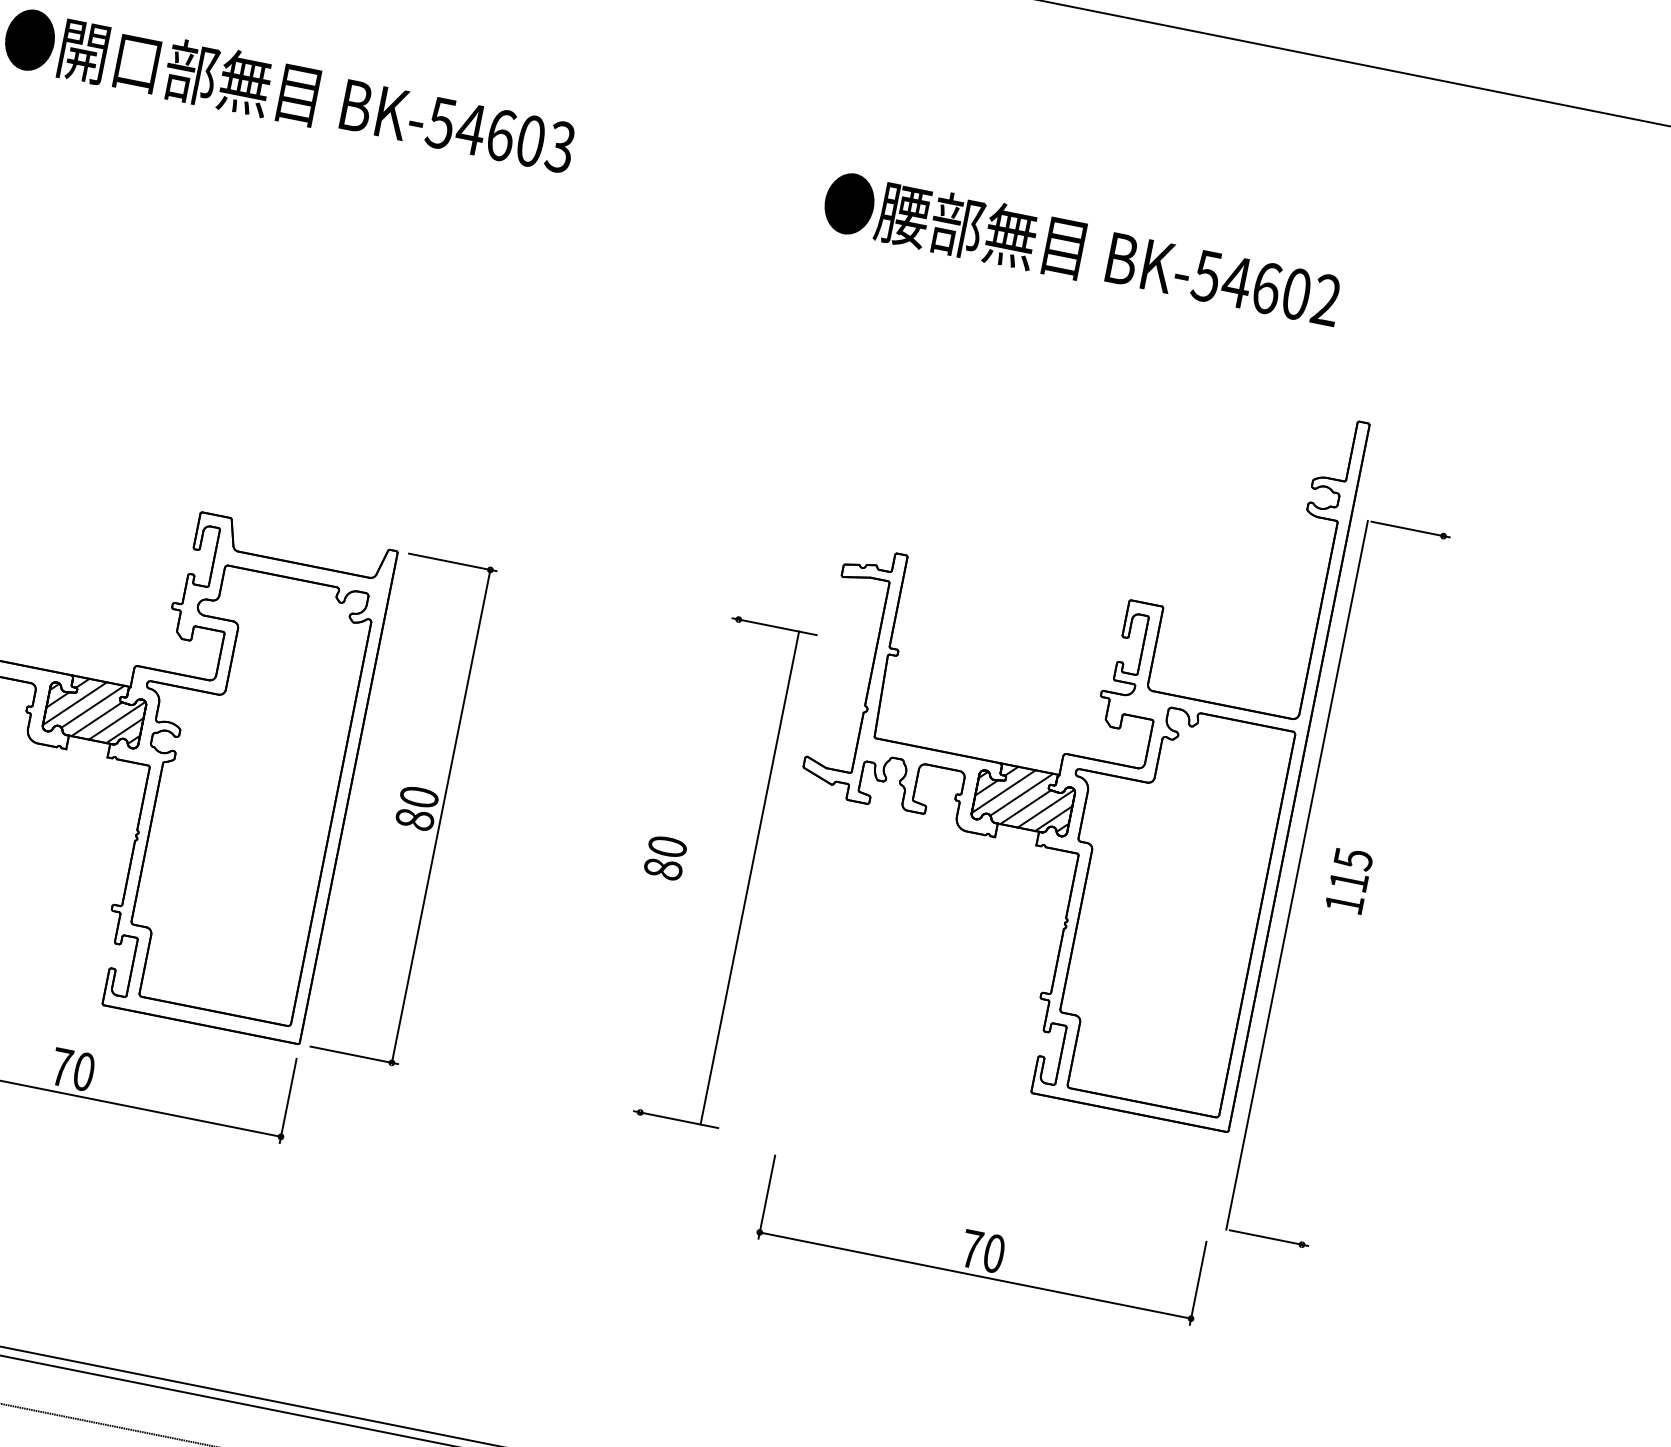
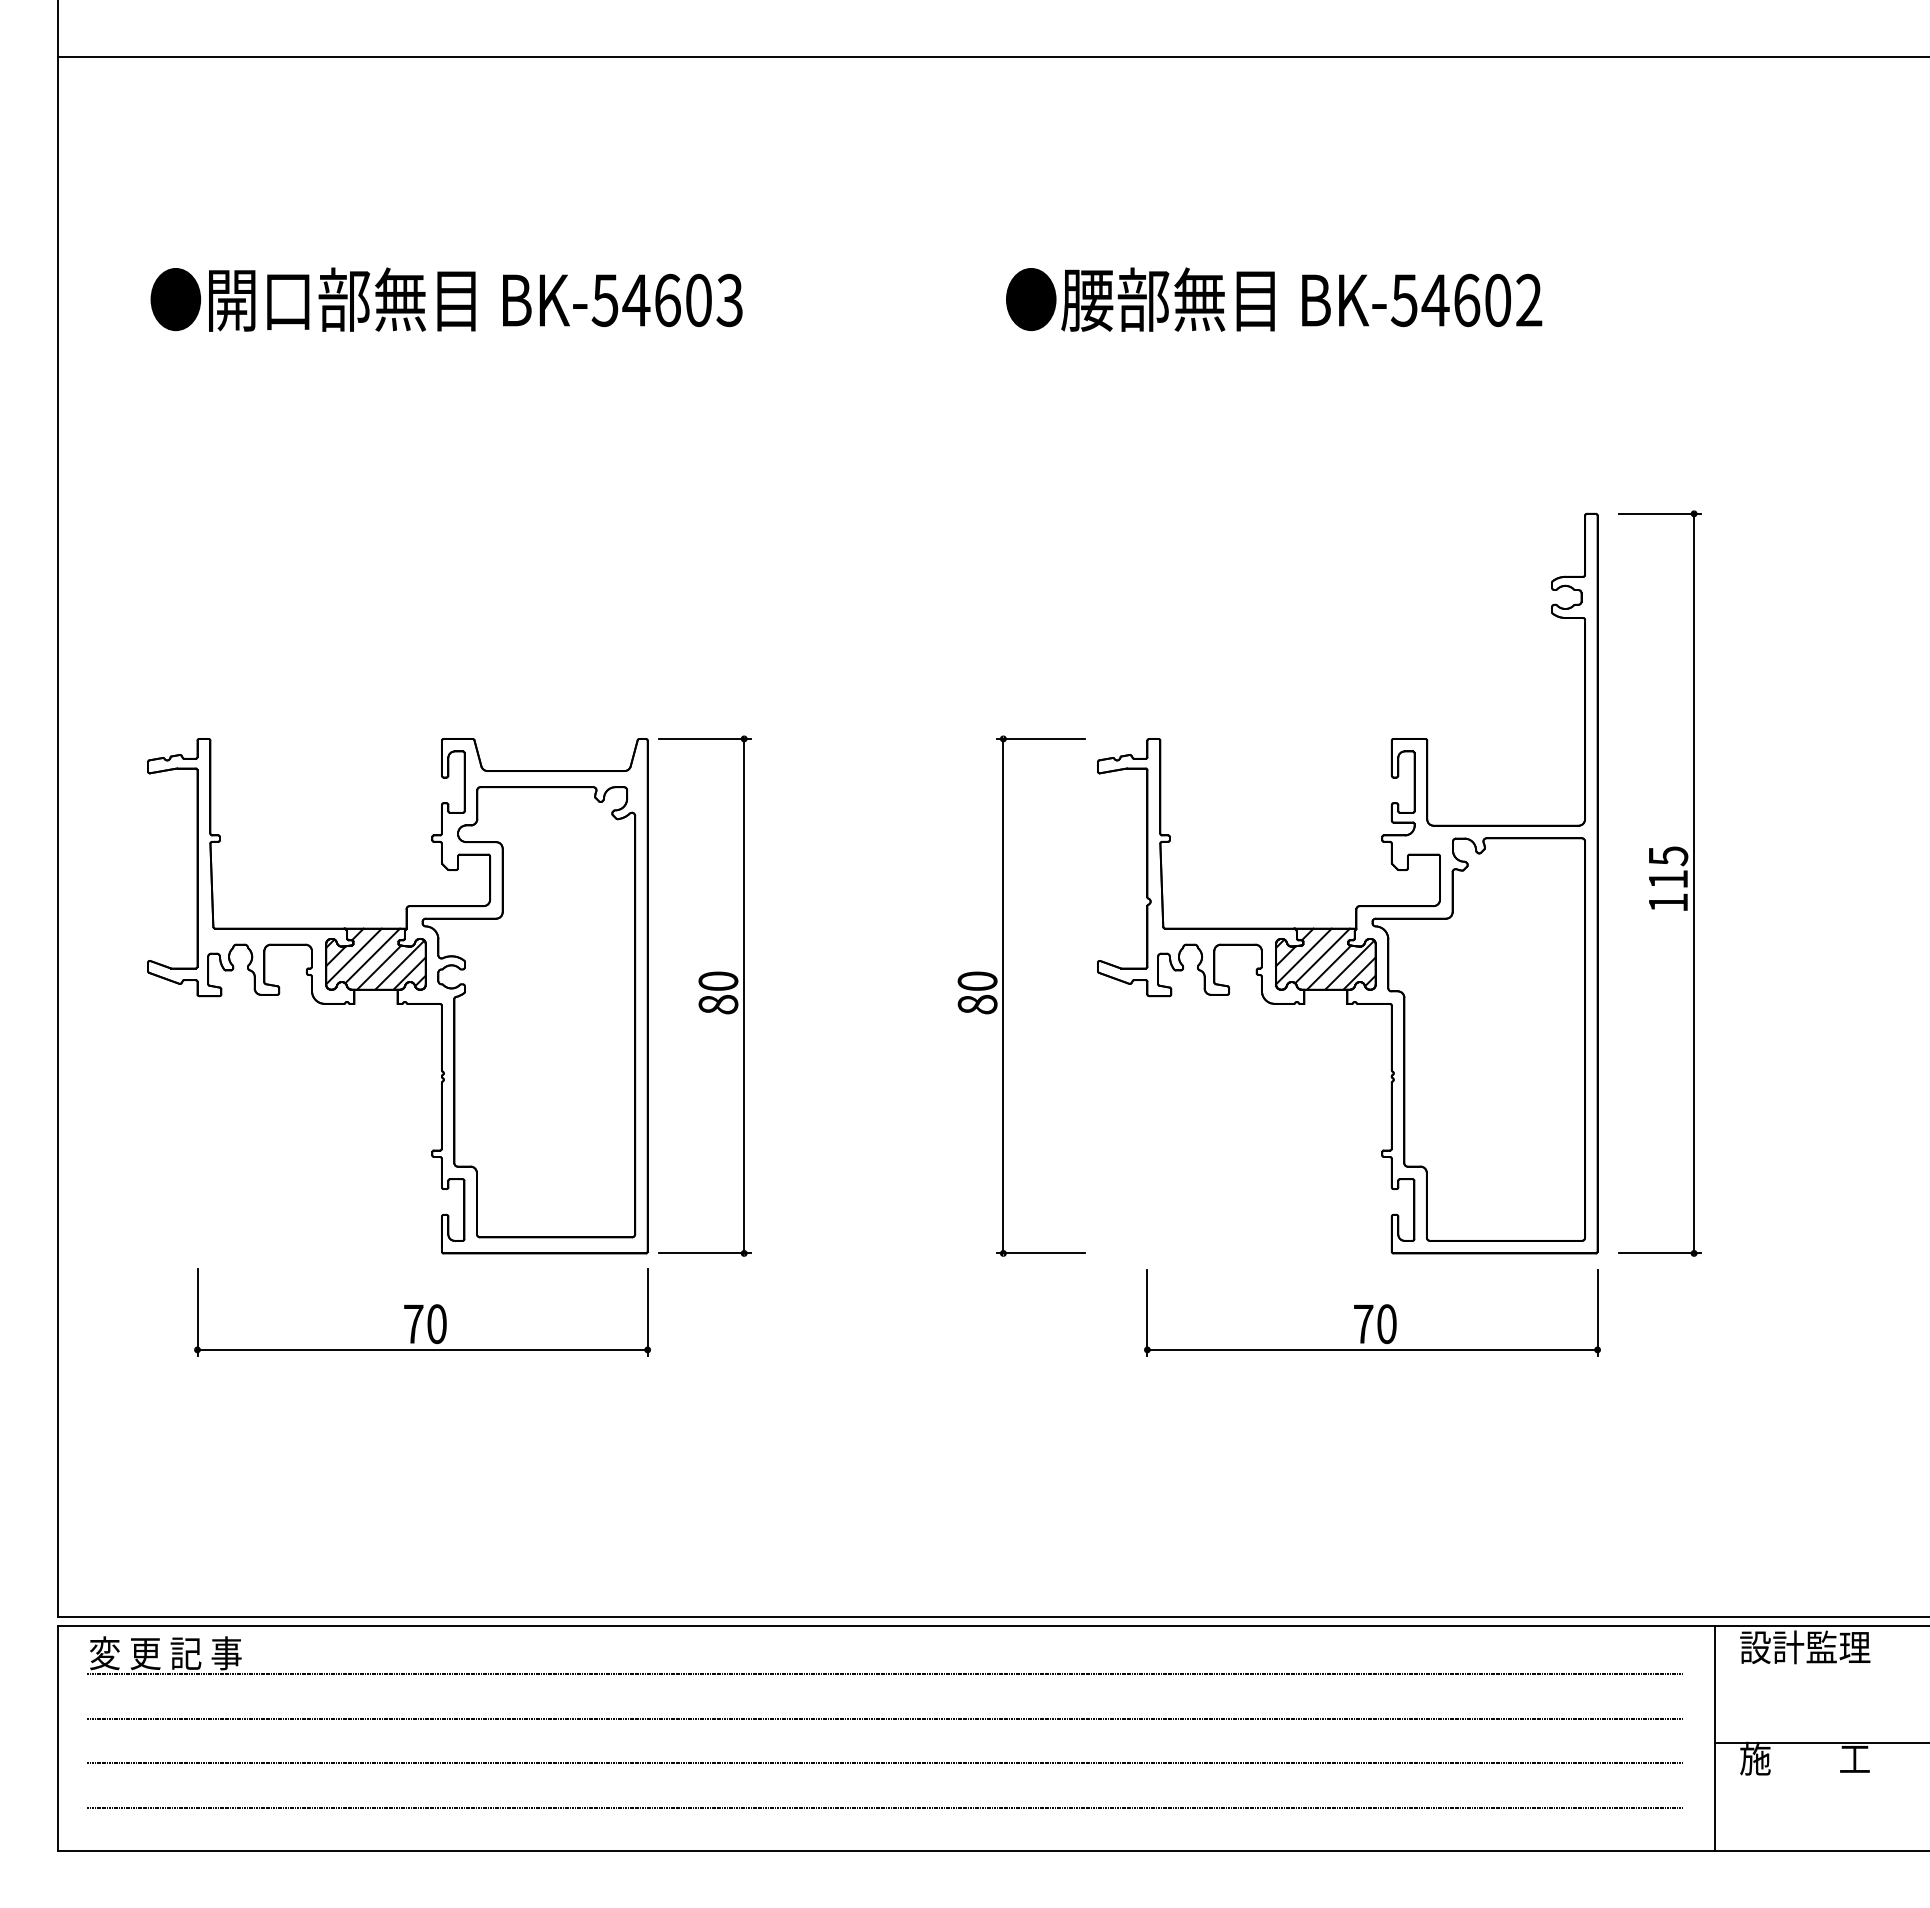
part: (1064, 753) -> (1357, 905), moved
line: (1297, 875) -> (1694, 883), moved
line: (750, 877) -> (1003, 995), moved

